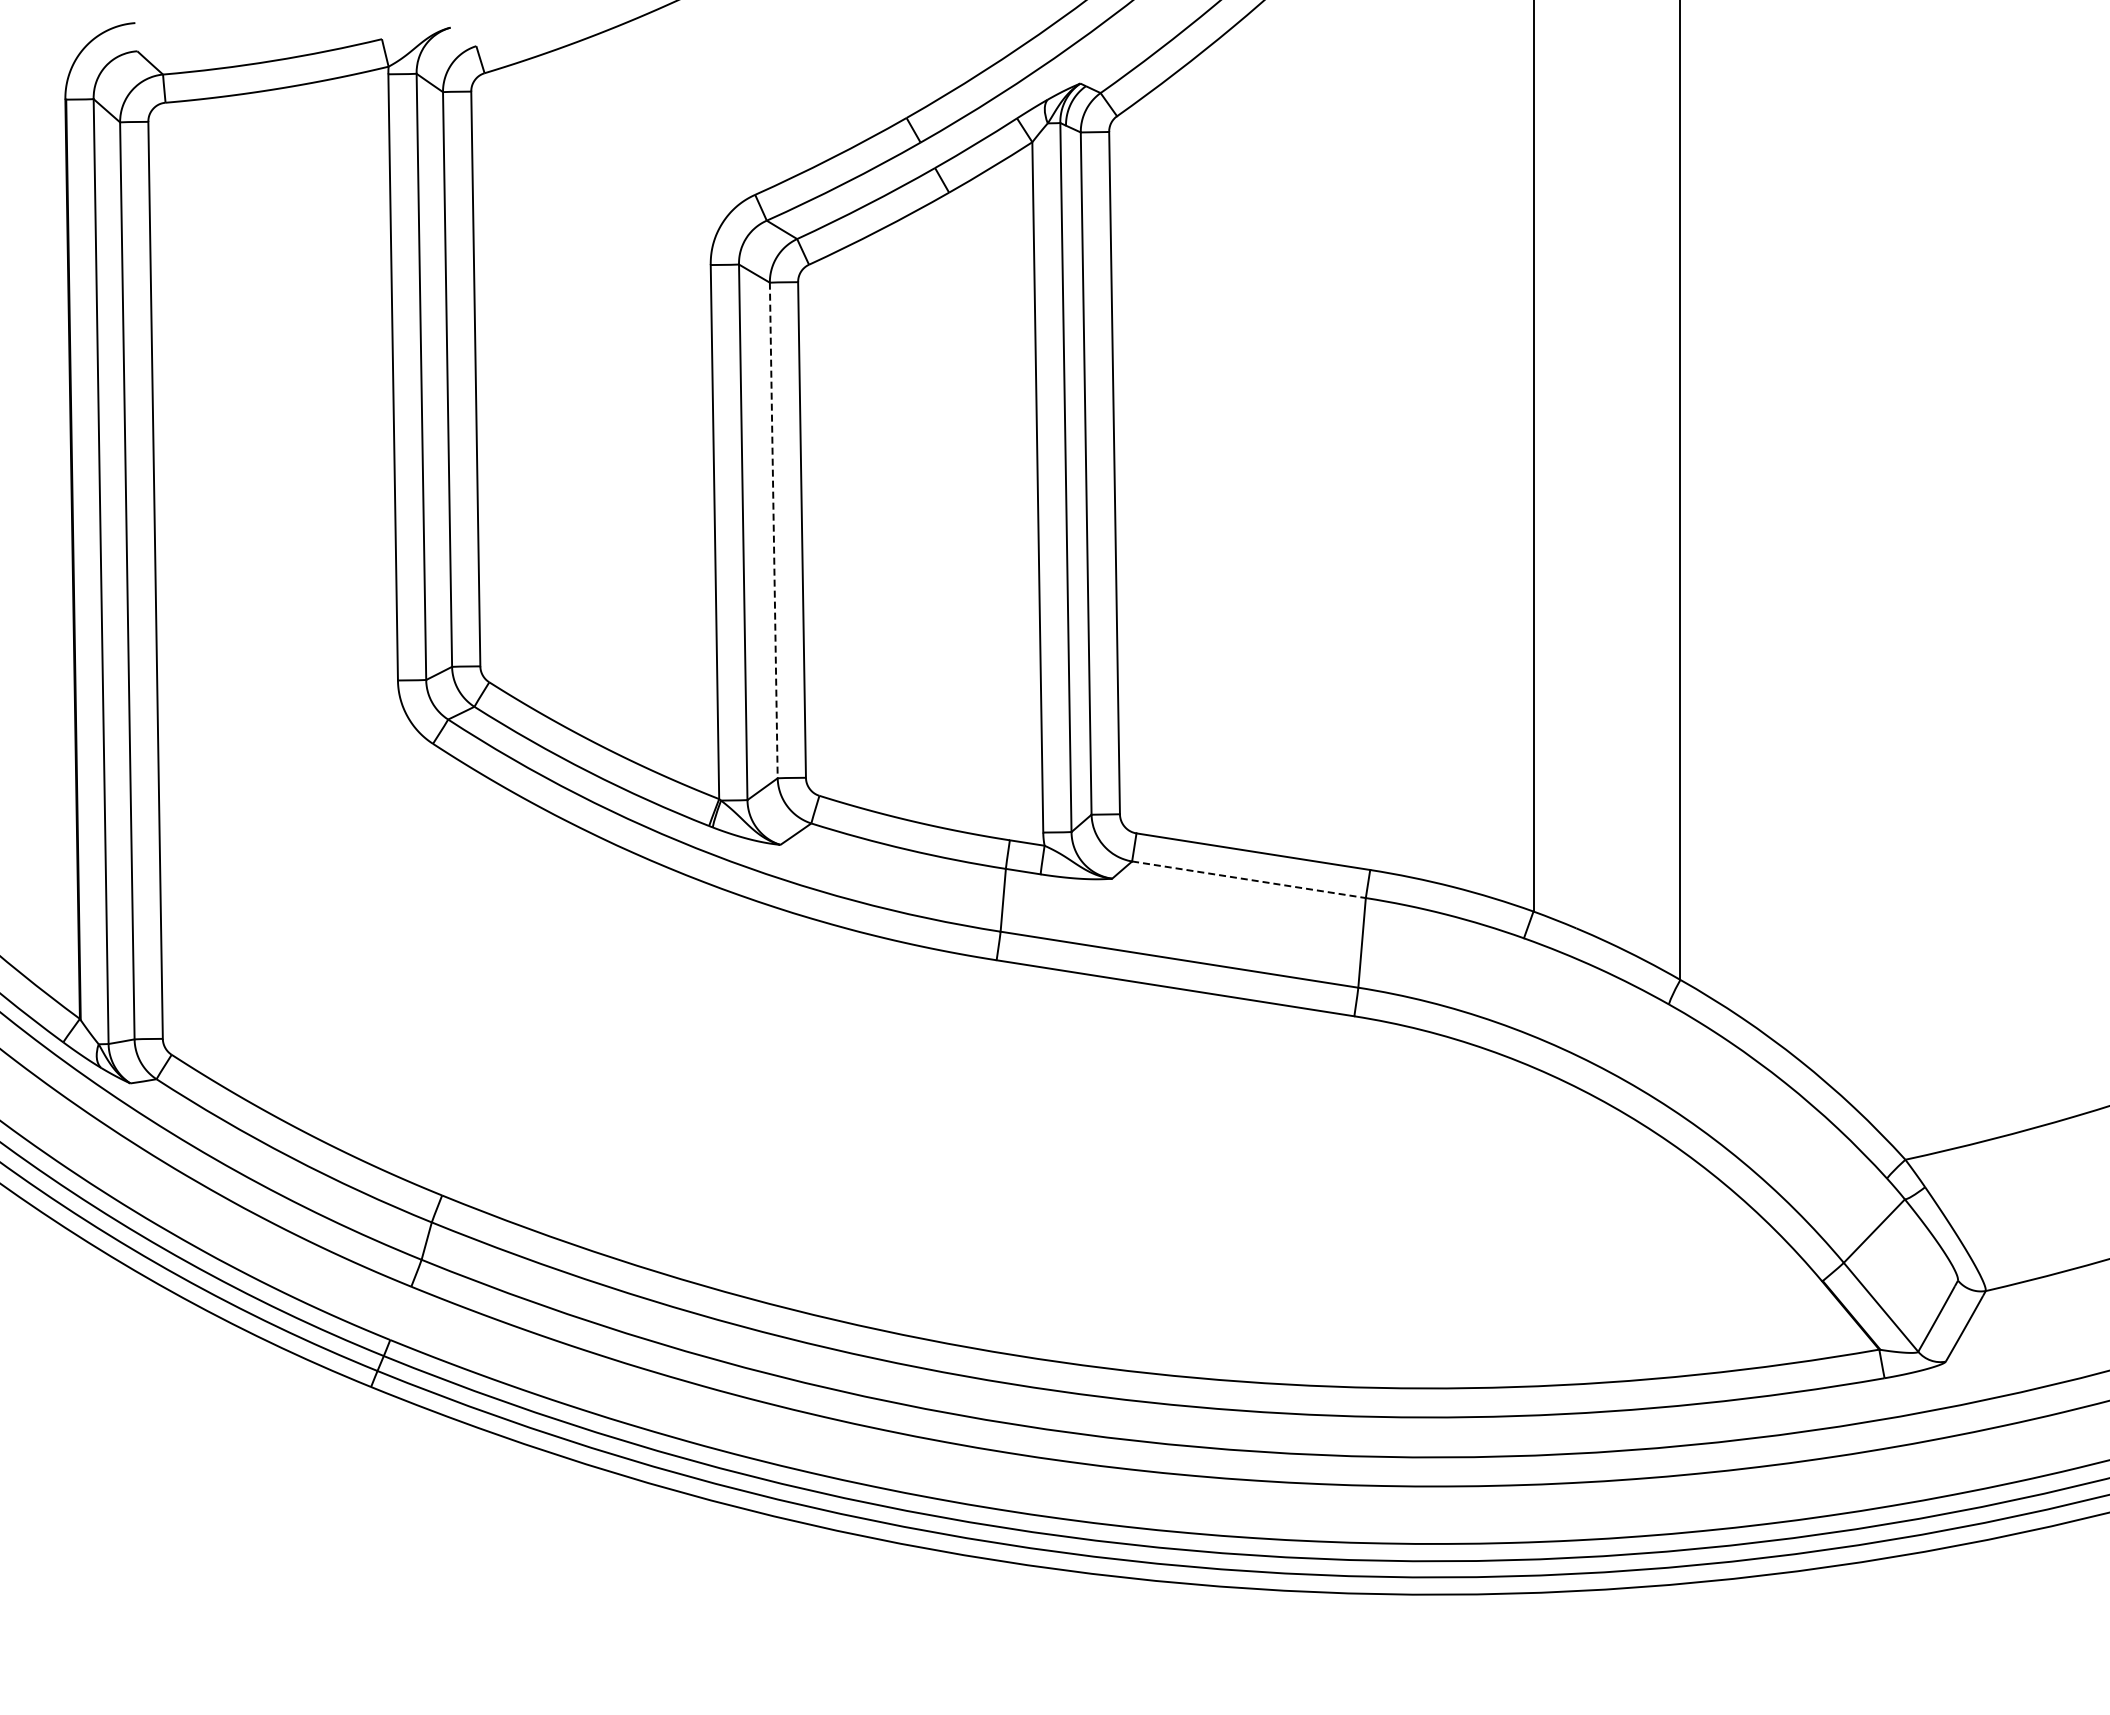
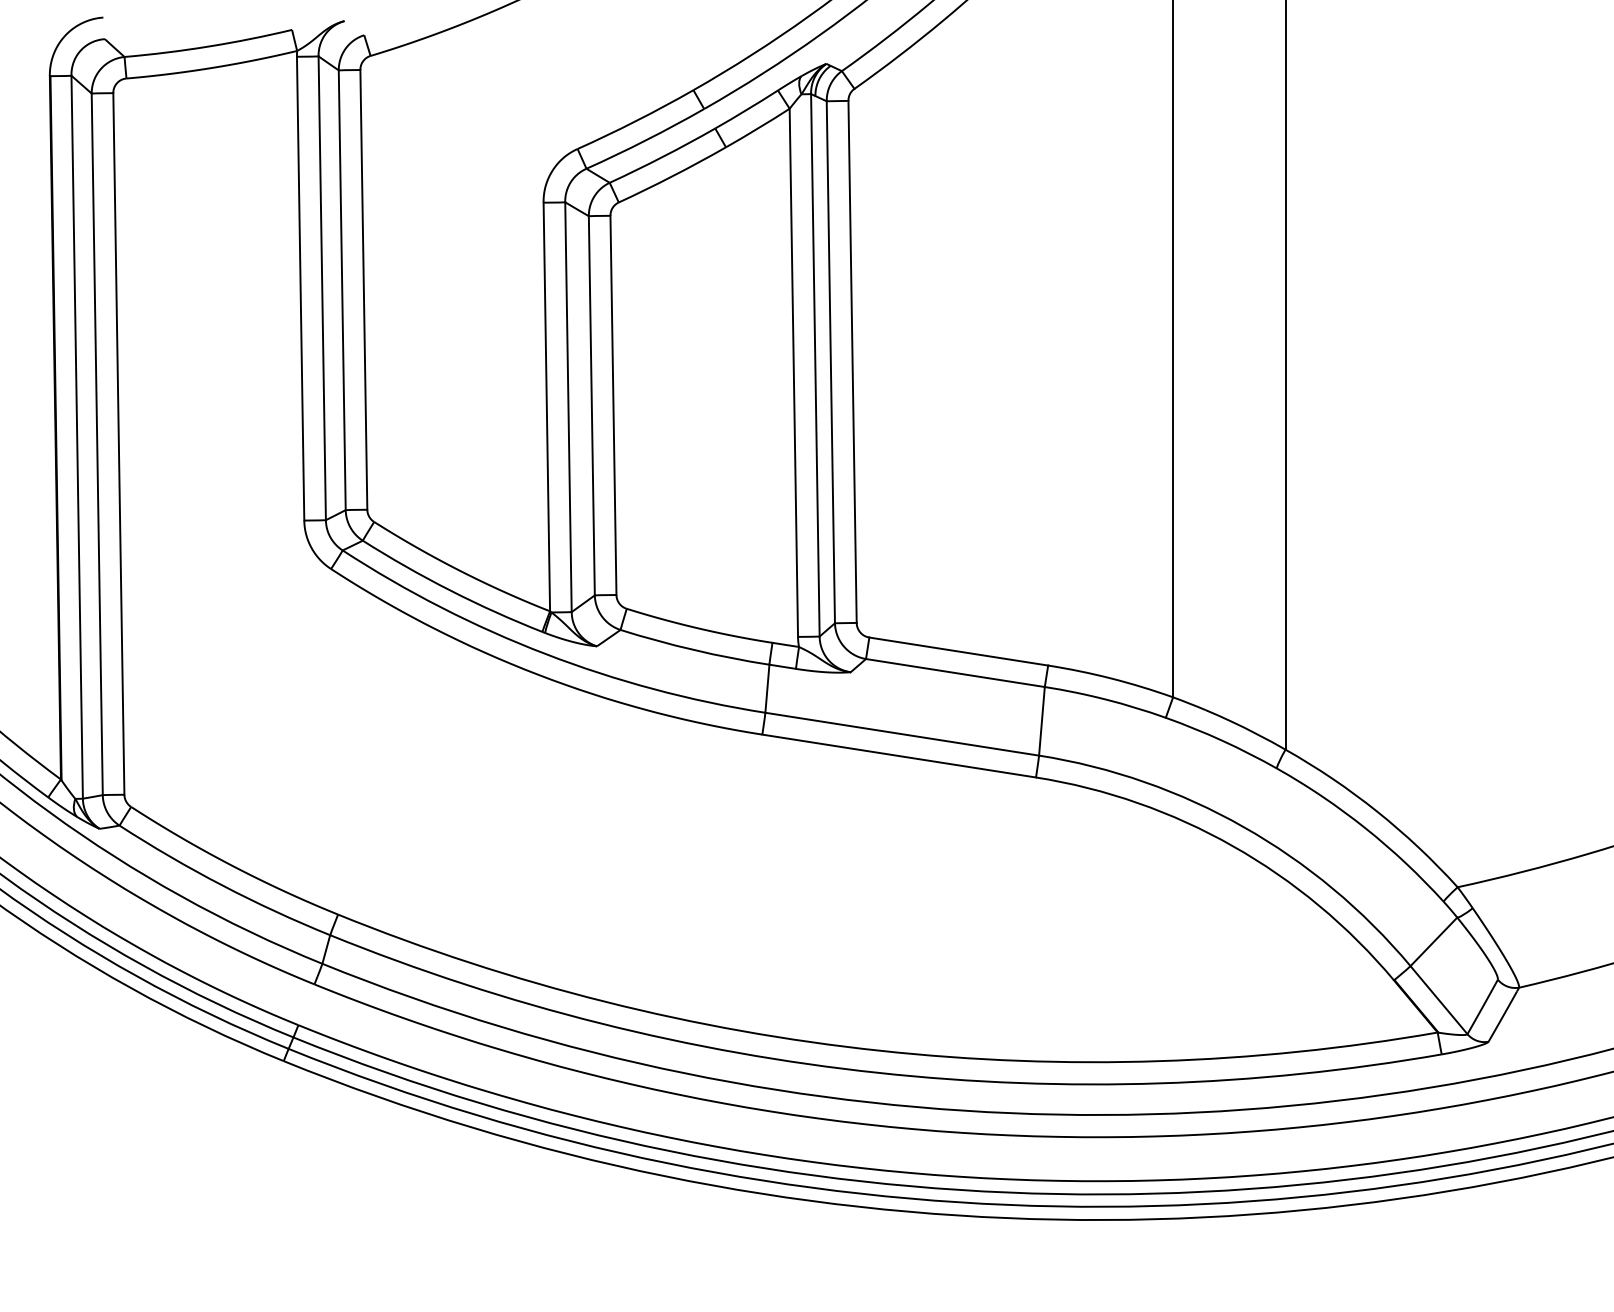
line: (773, 530) -> (591, 405), dashed -> solid
line: (1249, 879) -> (955, 672), dashed -> solid

